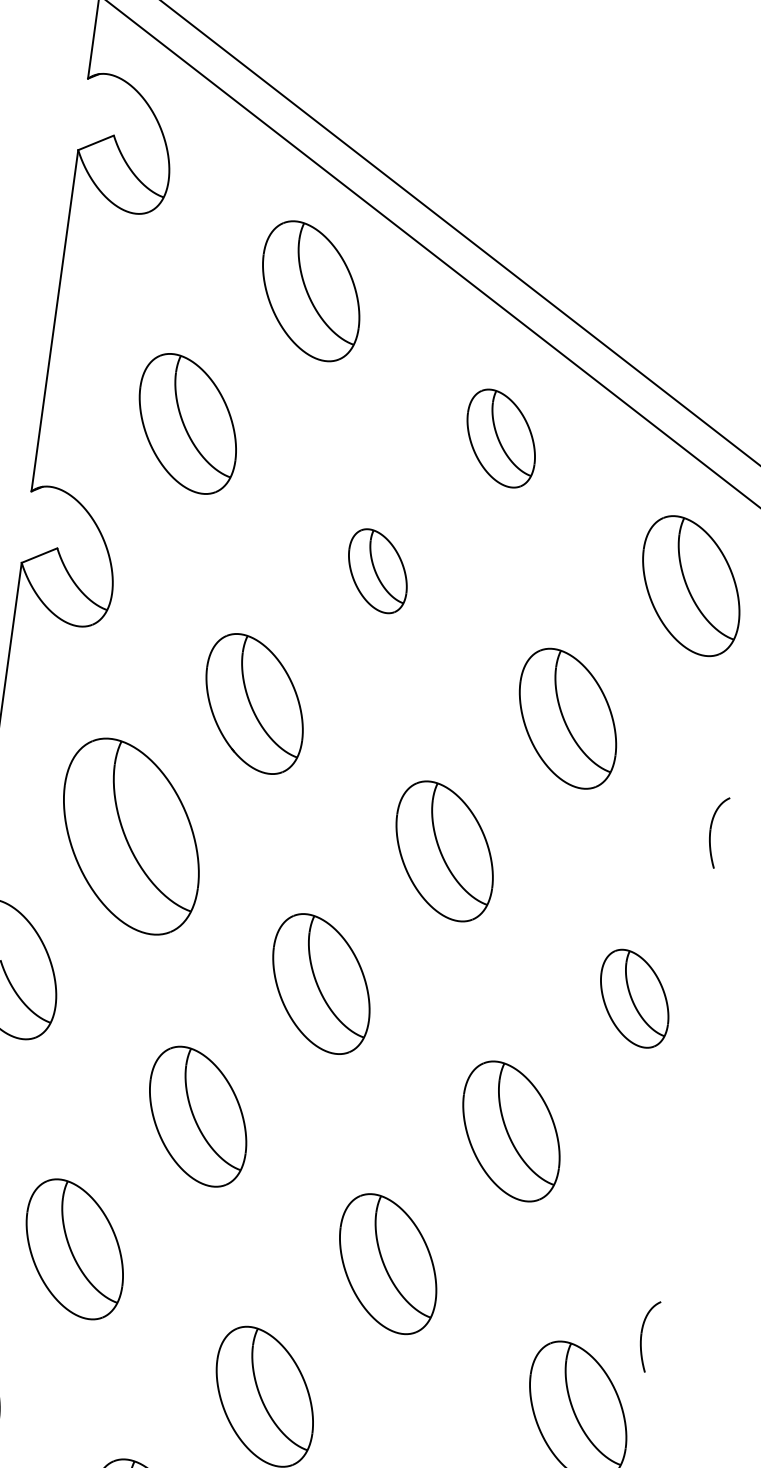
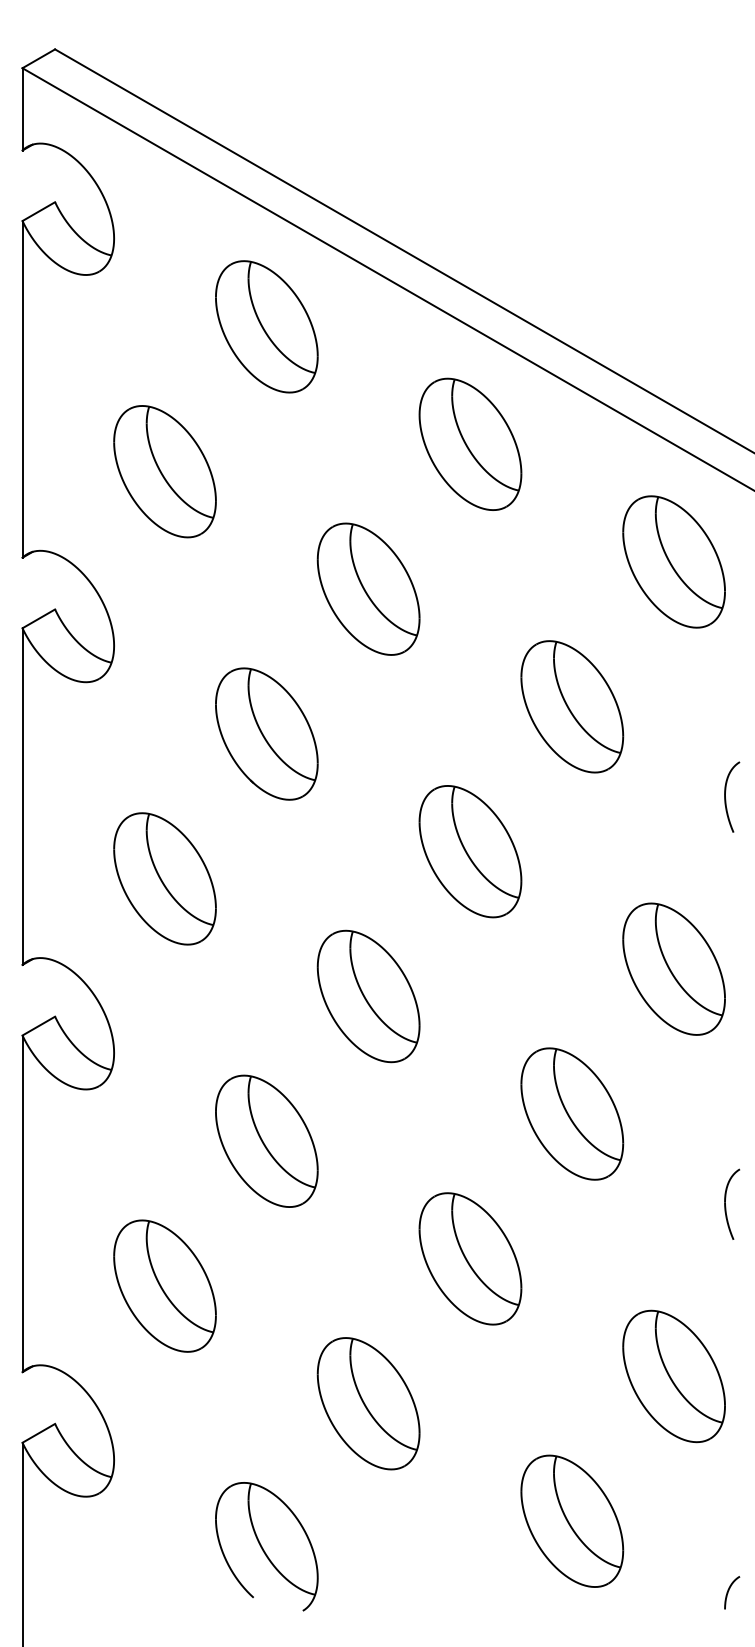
part: (501, 437) -> (470, 443), size x1.43
part: (377, 570) -> (368, 588), size x1.67
part: (130, 836) -> (164, 878), size x0.71
part: (634, 998) -> (673, 968), size x1.43
part: (642, 1337) -> (726, 1206), moved

